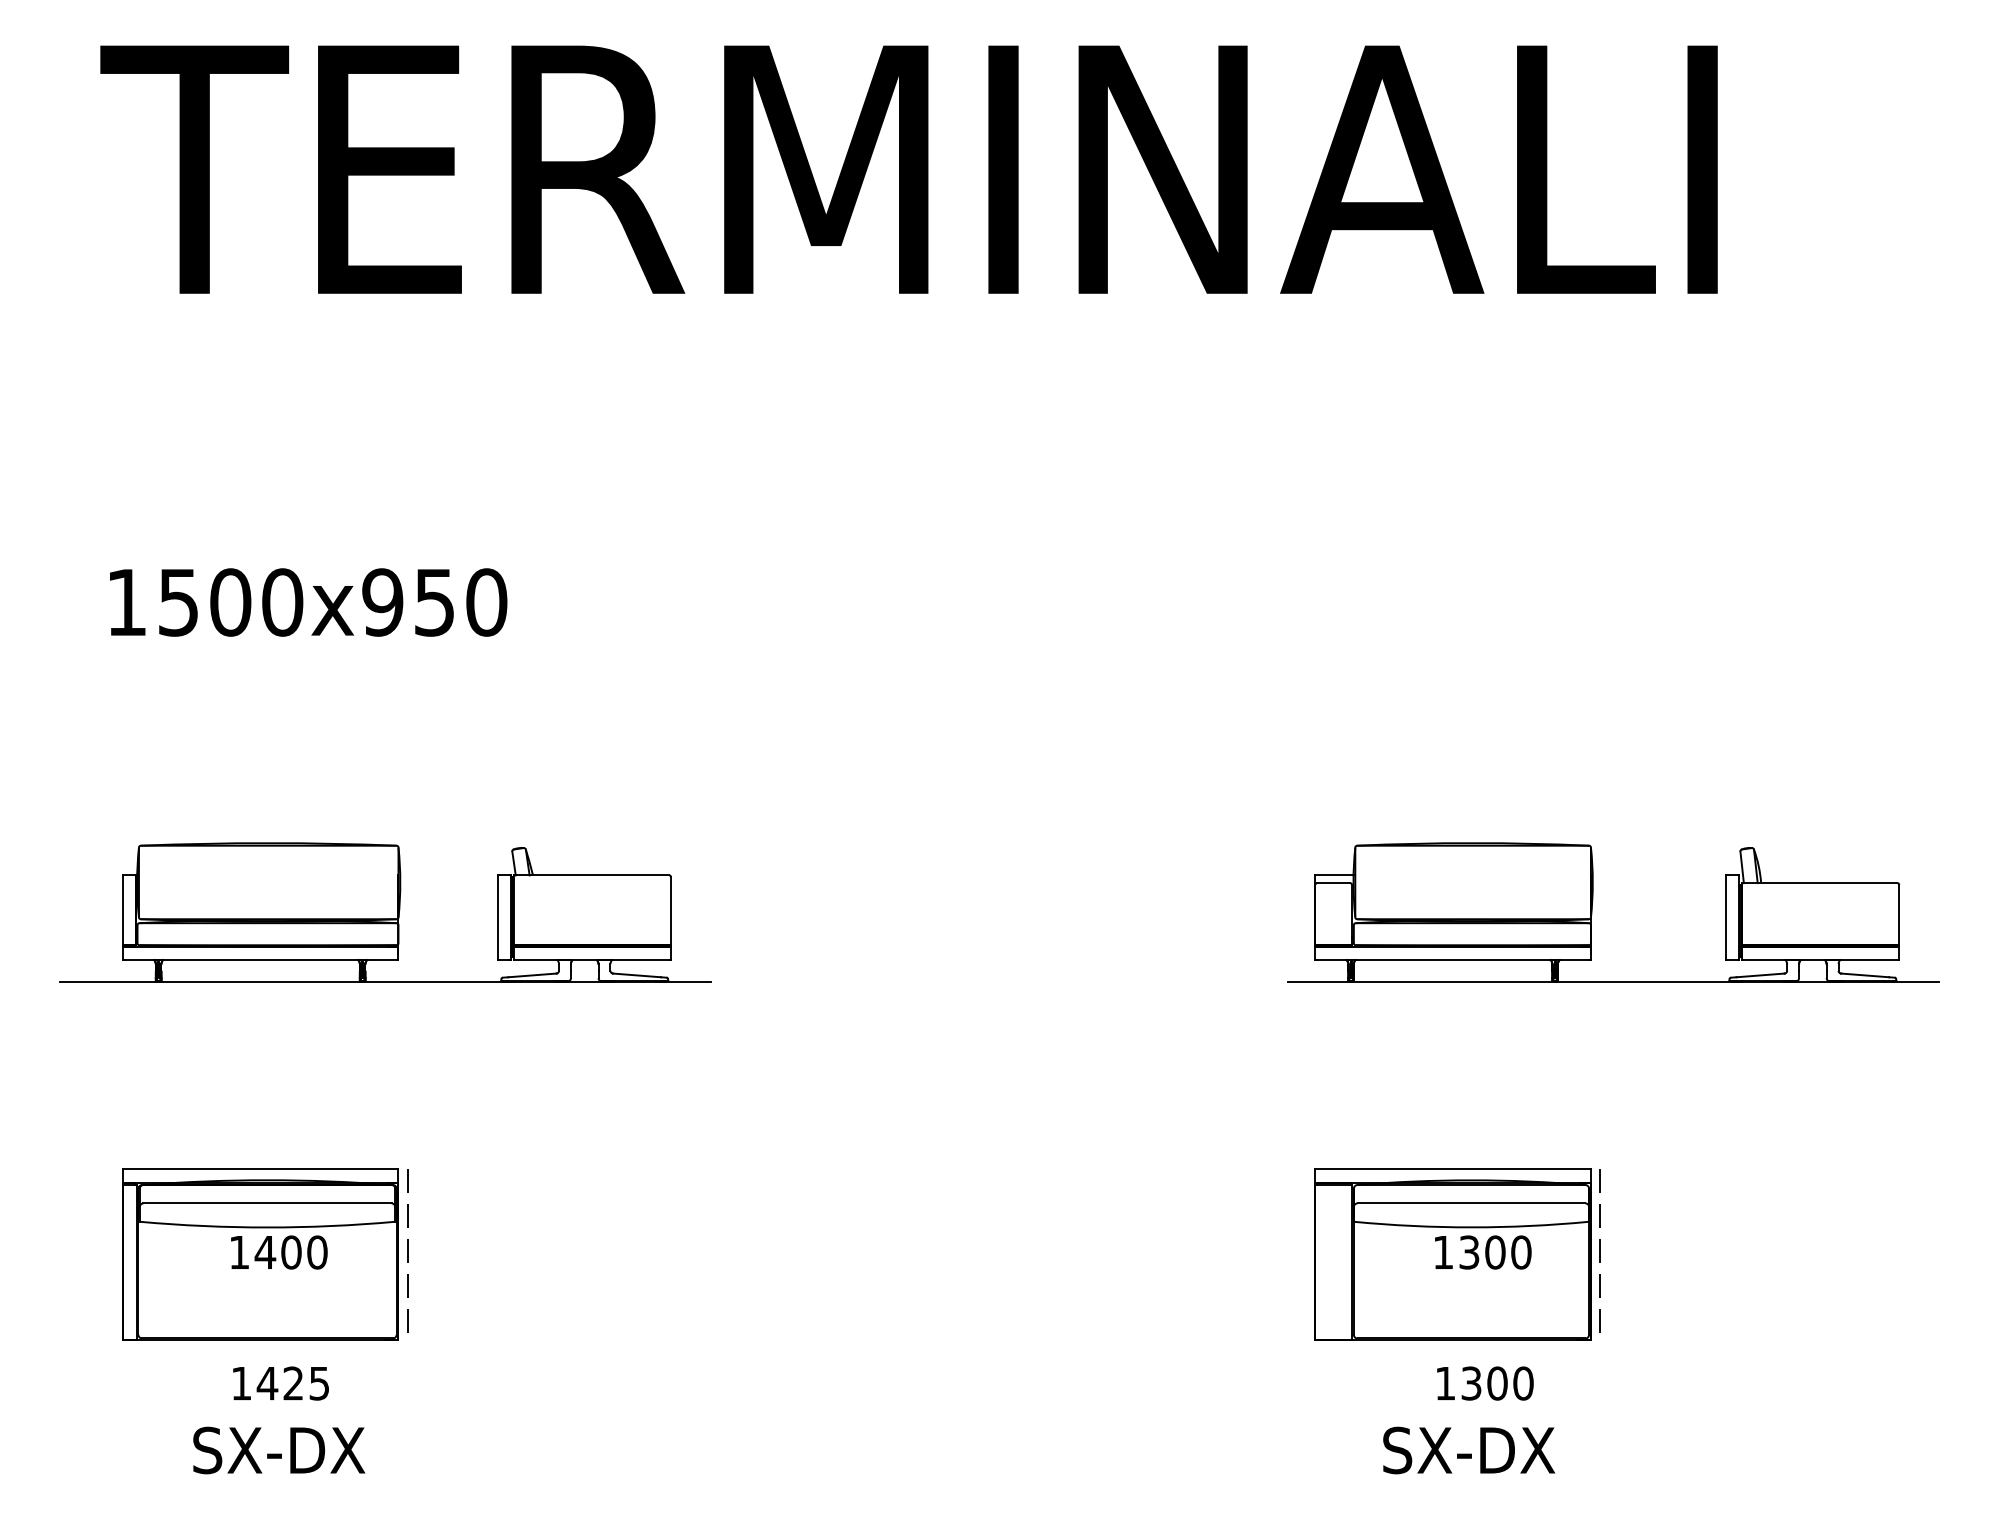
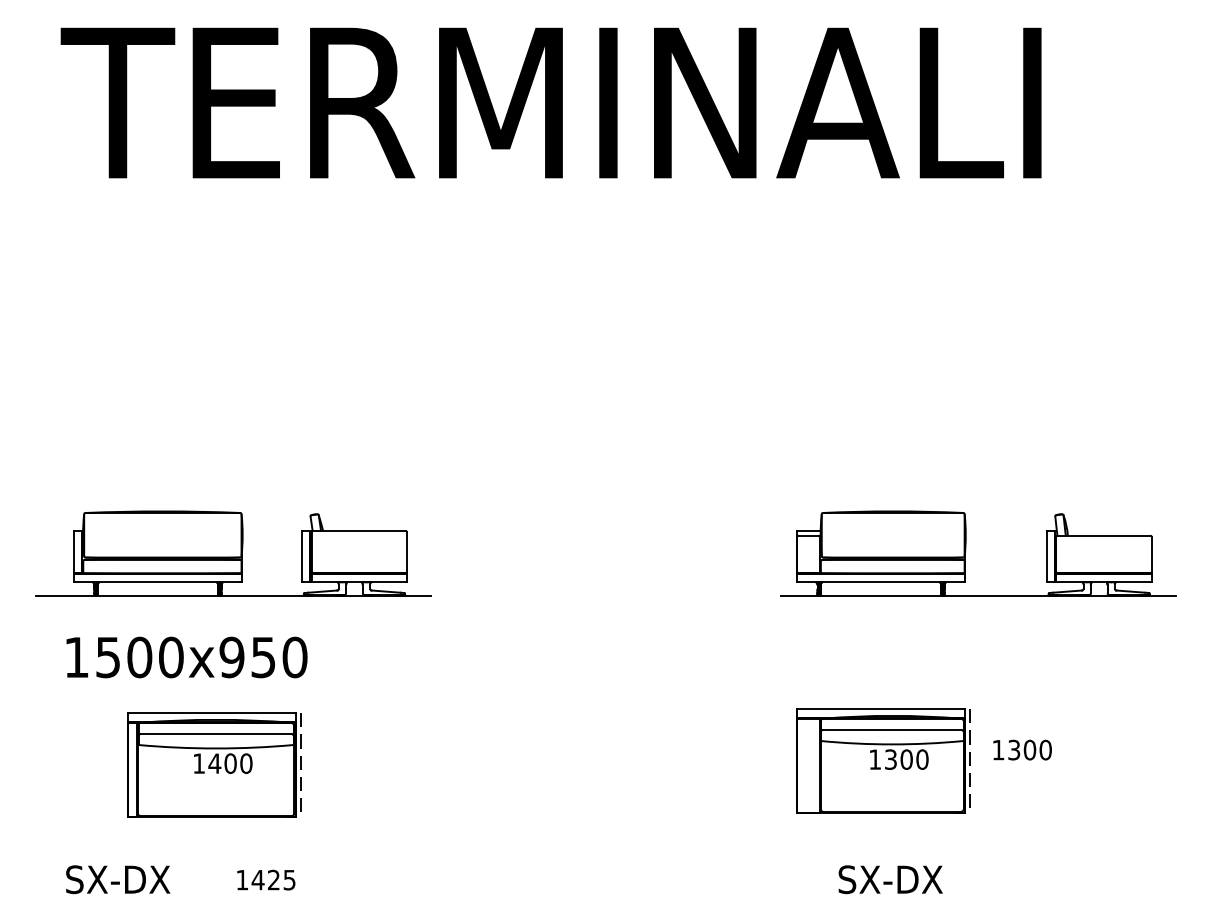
text: (307, 602) -> (186, 657), moved
part: (264, 1253) -> (214, 764), moved
text: (281, 1382) -> (266, 879), moved
text: (1485, 1382) -> (1022, 749), moved
text: (279, 1450) -> (118, 879), moved

